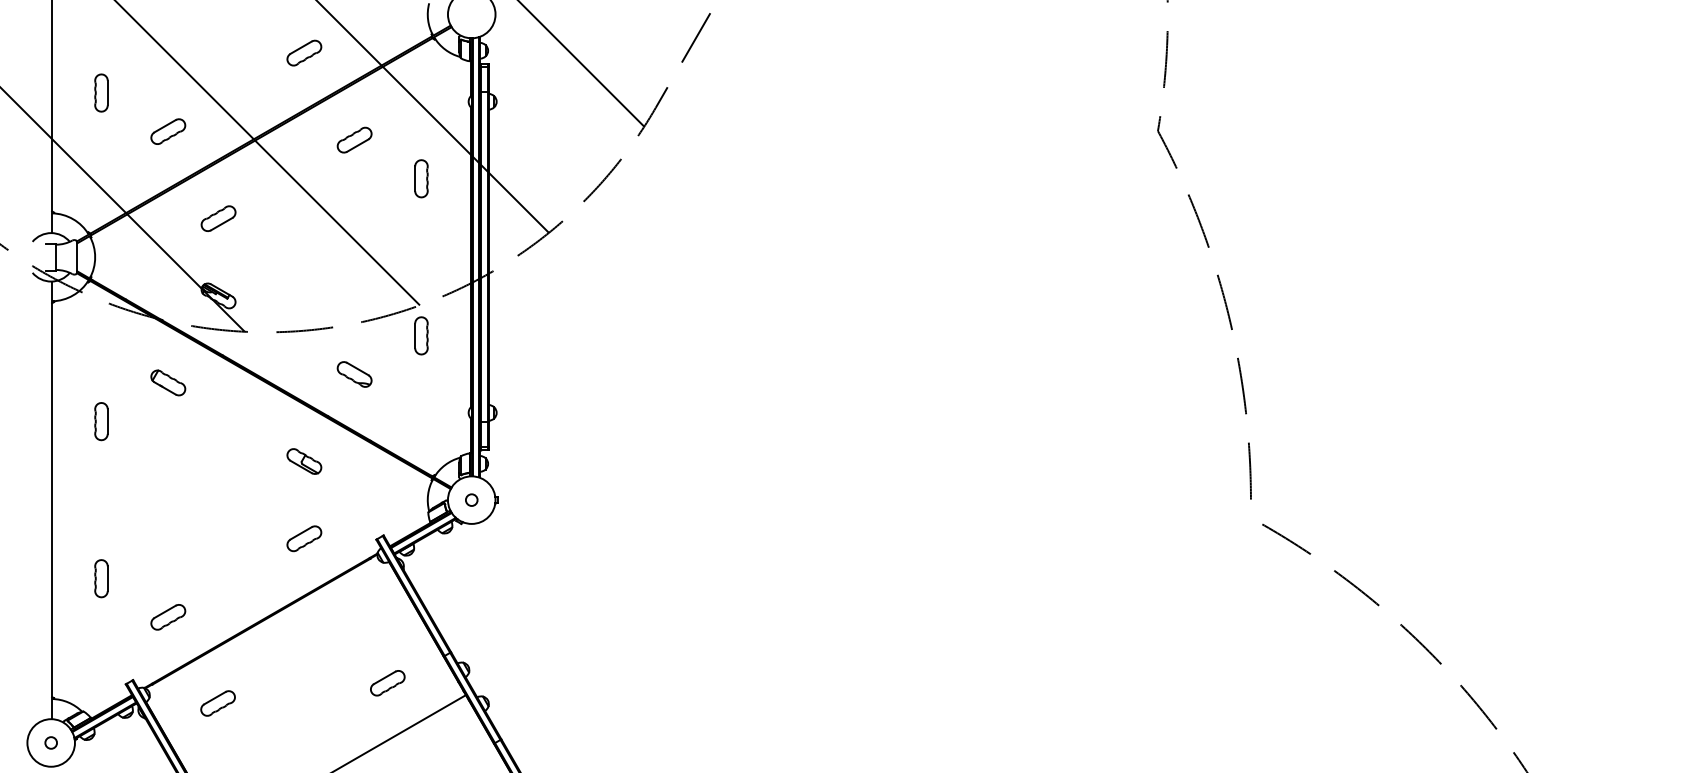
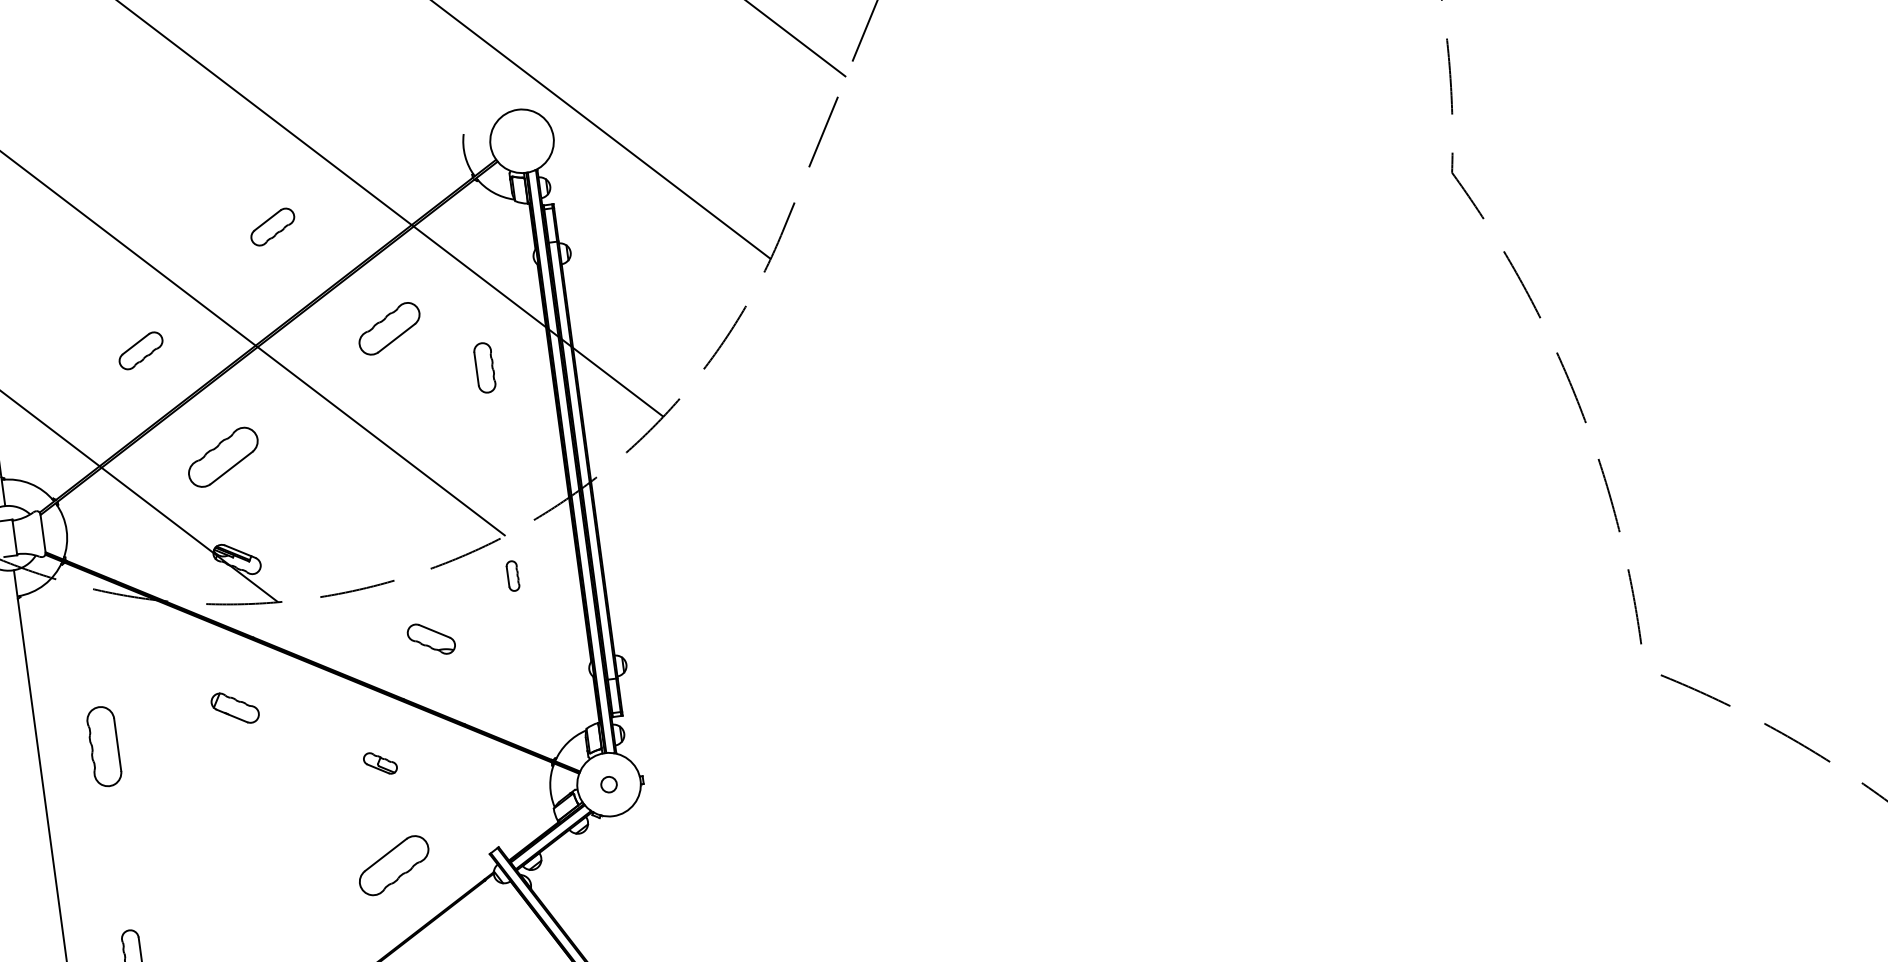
part: (304, 52) -> (272, 226), moved
part: (101, 92) -> (45, 310), removed
part: (354, 139) -> (389, 327), size x1.4
part: (218, 218) -> (223, 456), size x1.6
part: (421, 335) -> (512, 575), size x0.6
part: (168, 382) -> (235, 707), moved
part: (101, 421) -> (104, 746), size x1.6
part: (304, 461) -> (380, 763), size x0.7
part: (304, 538) -> (394, 865), size x1.6

